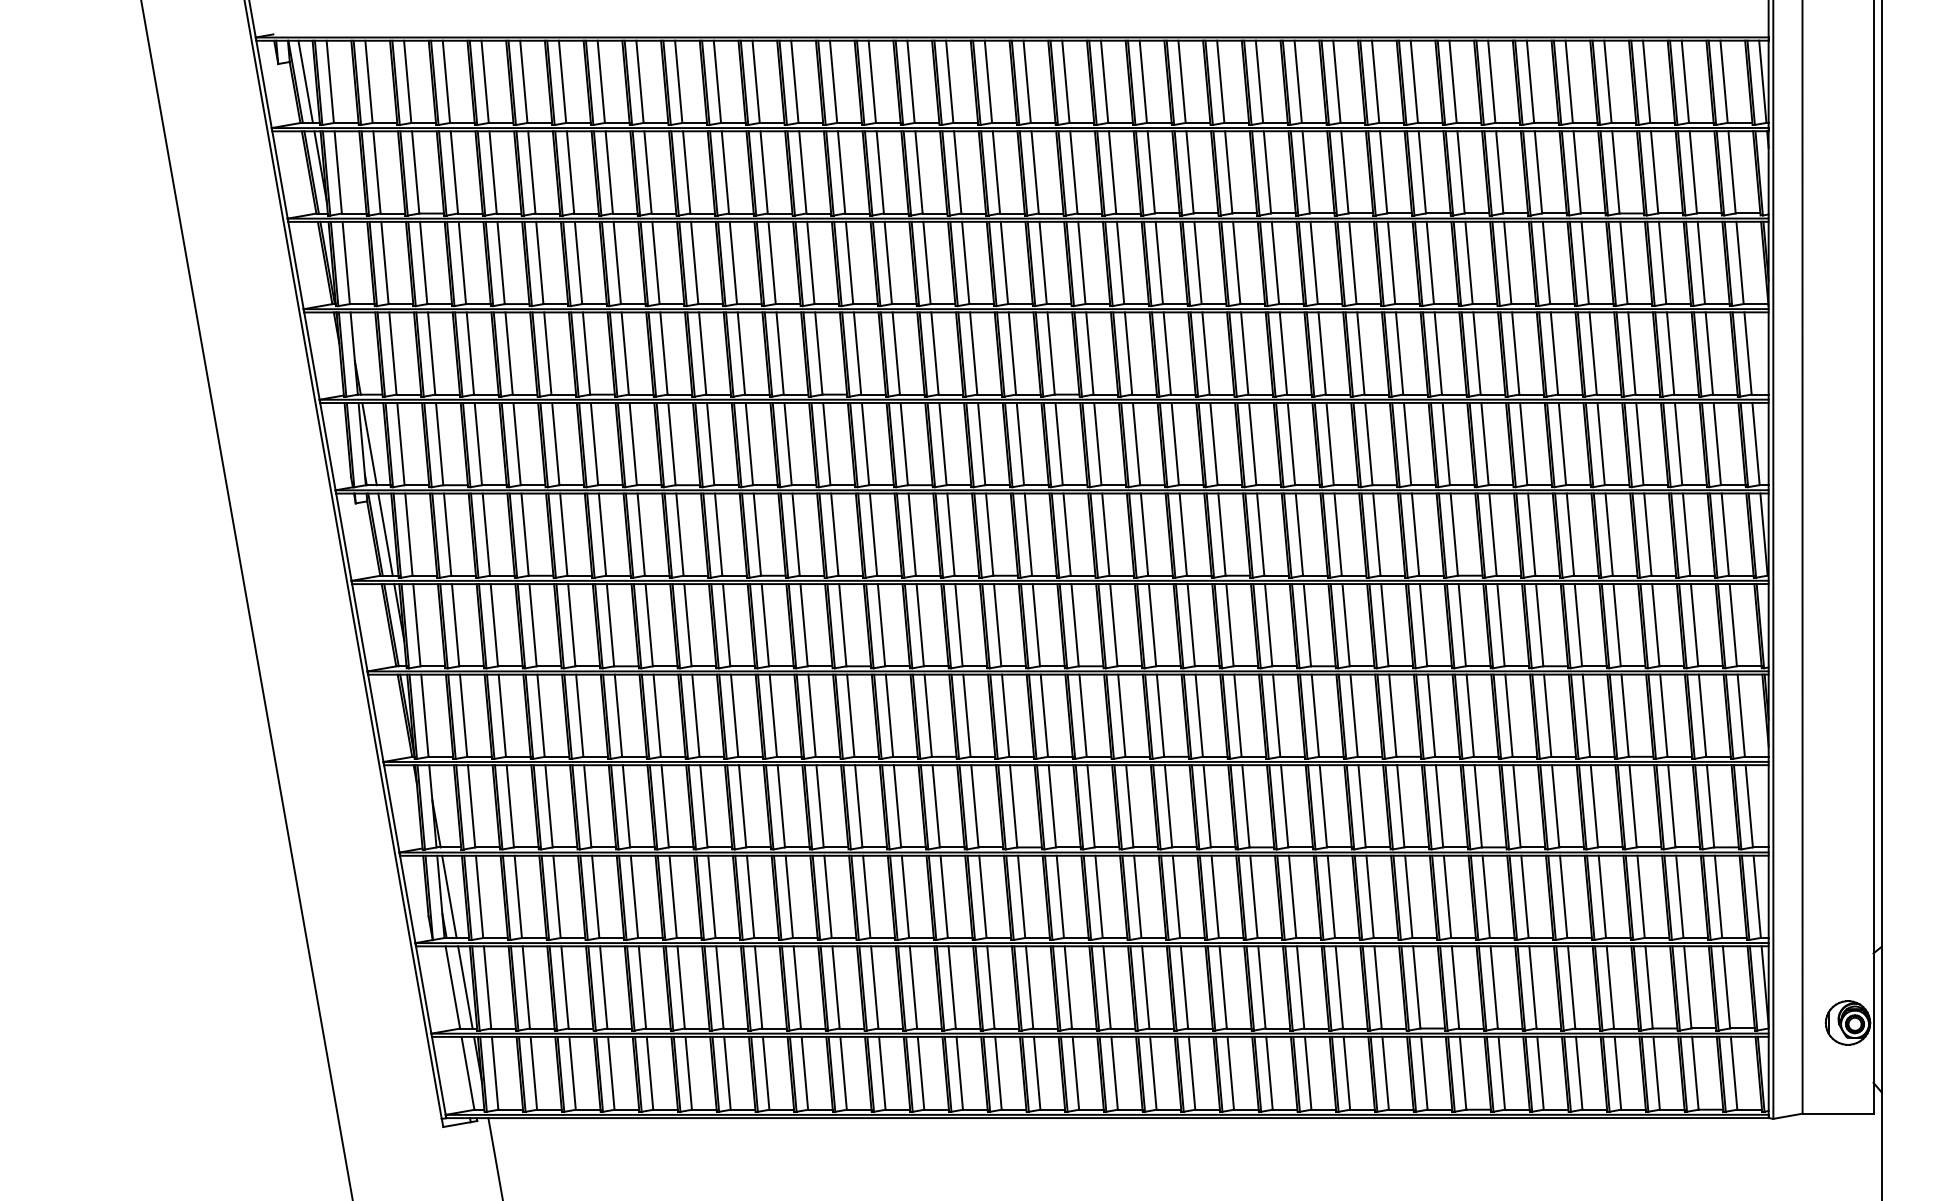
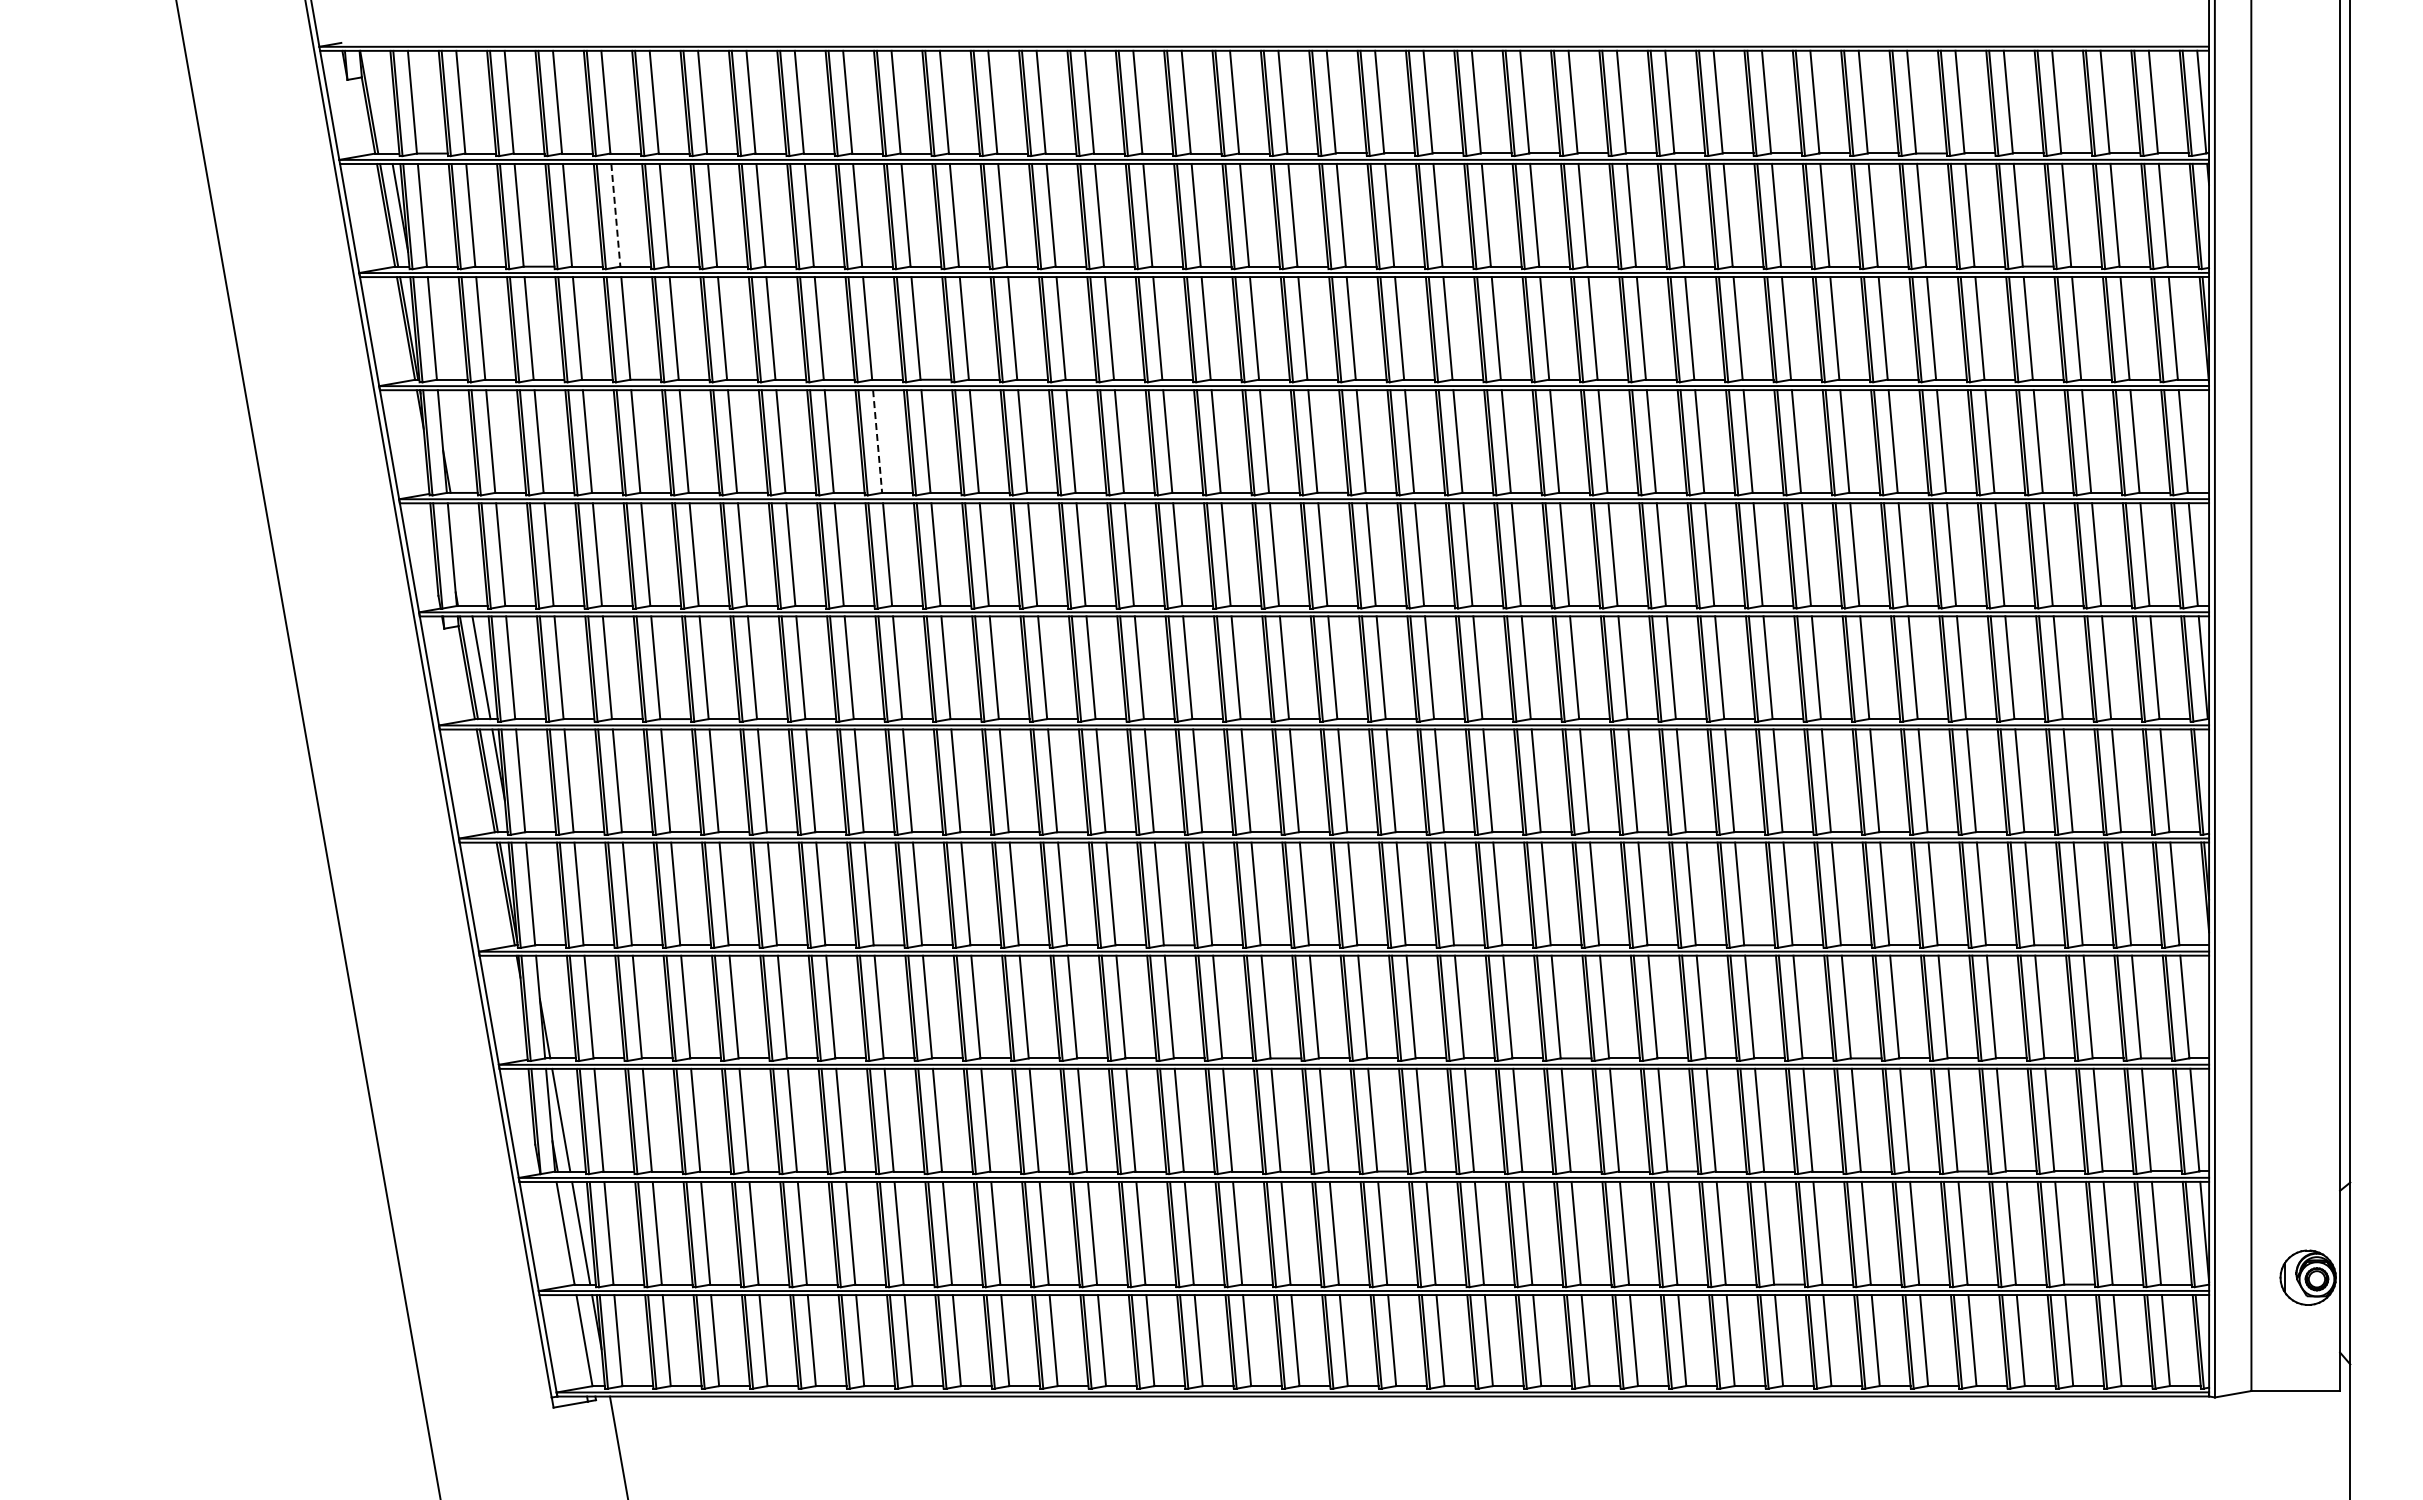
line: (305, 81) -> (381, 101), removed
line: (492, 172) -> (615, 215), solid -> dashed
line: (702, 353) -> (877, 441), solid -> dashed
line: (369, 443) -> (461, 554), removed

